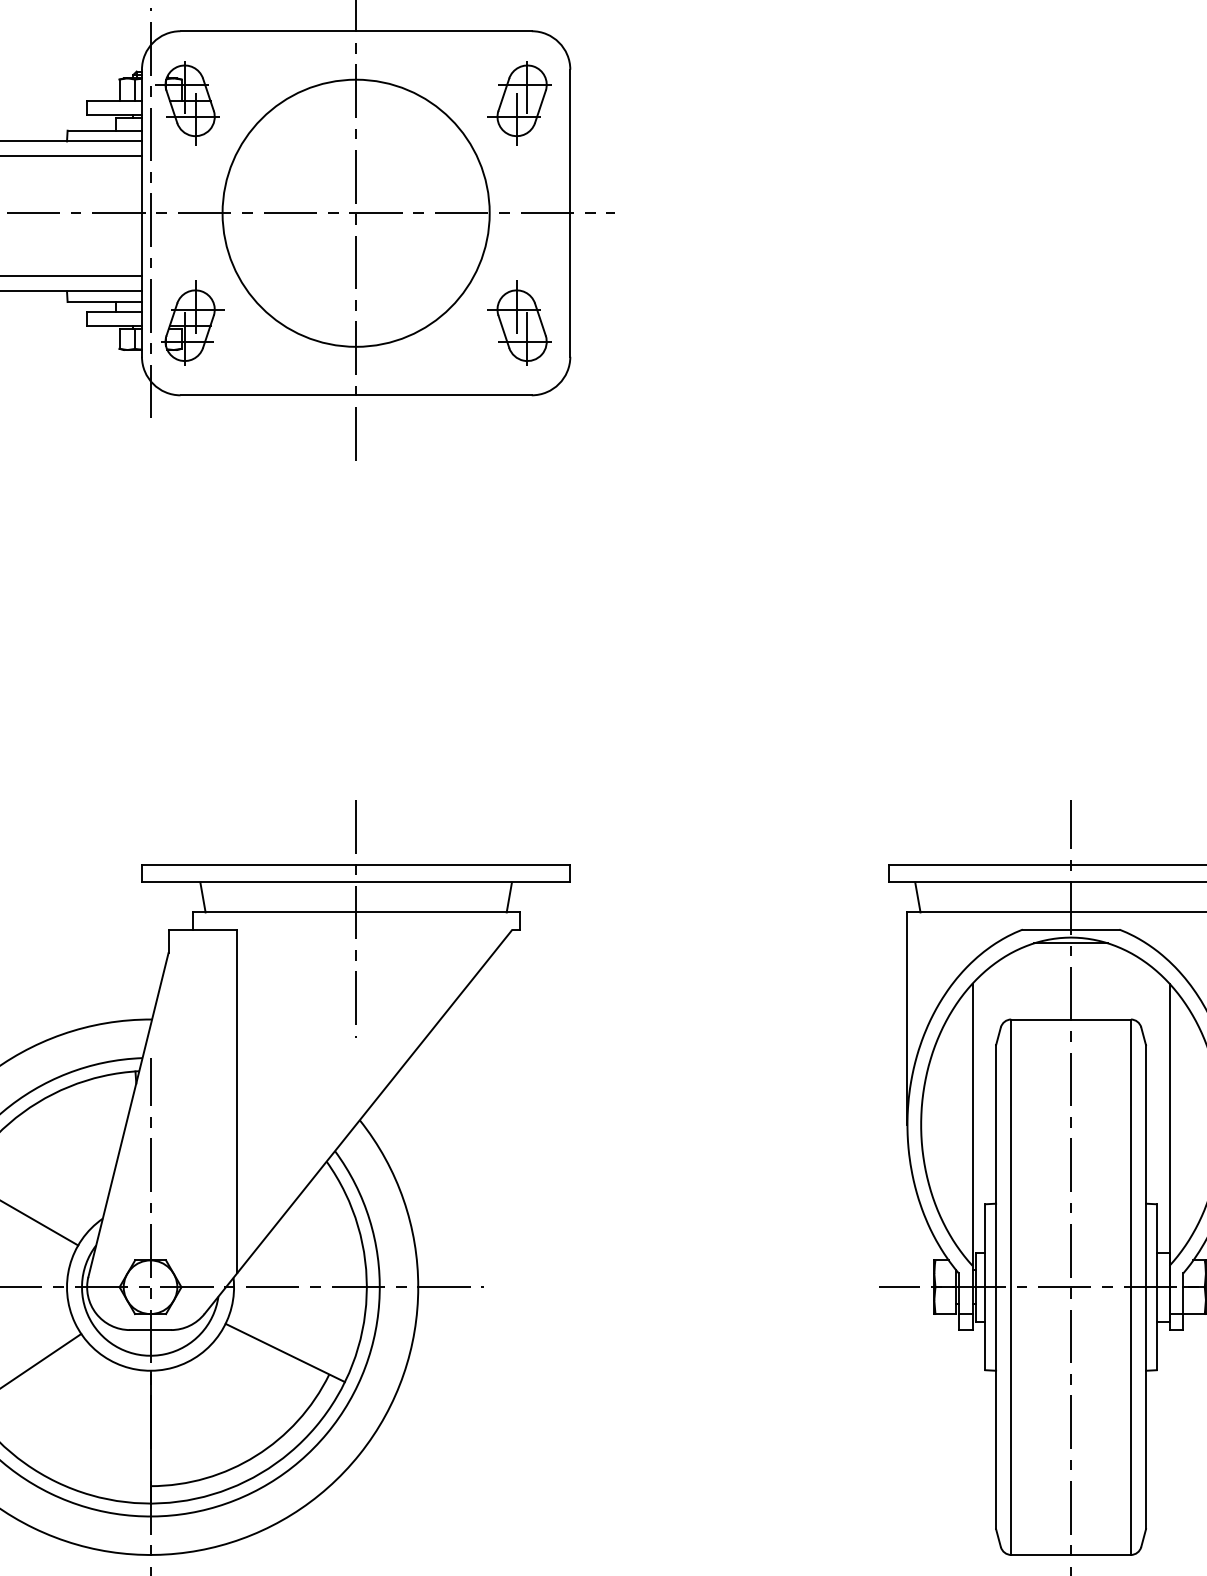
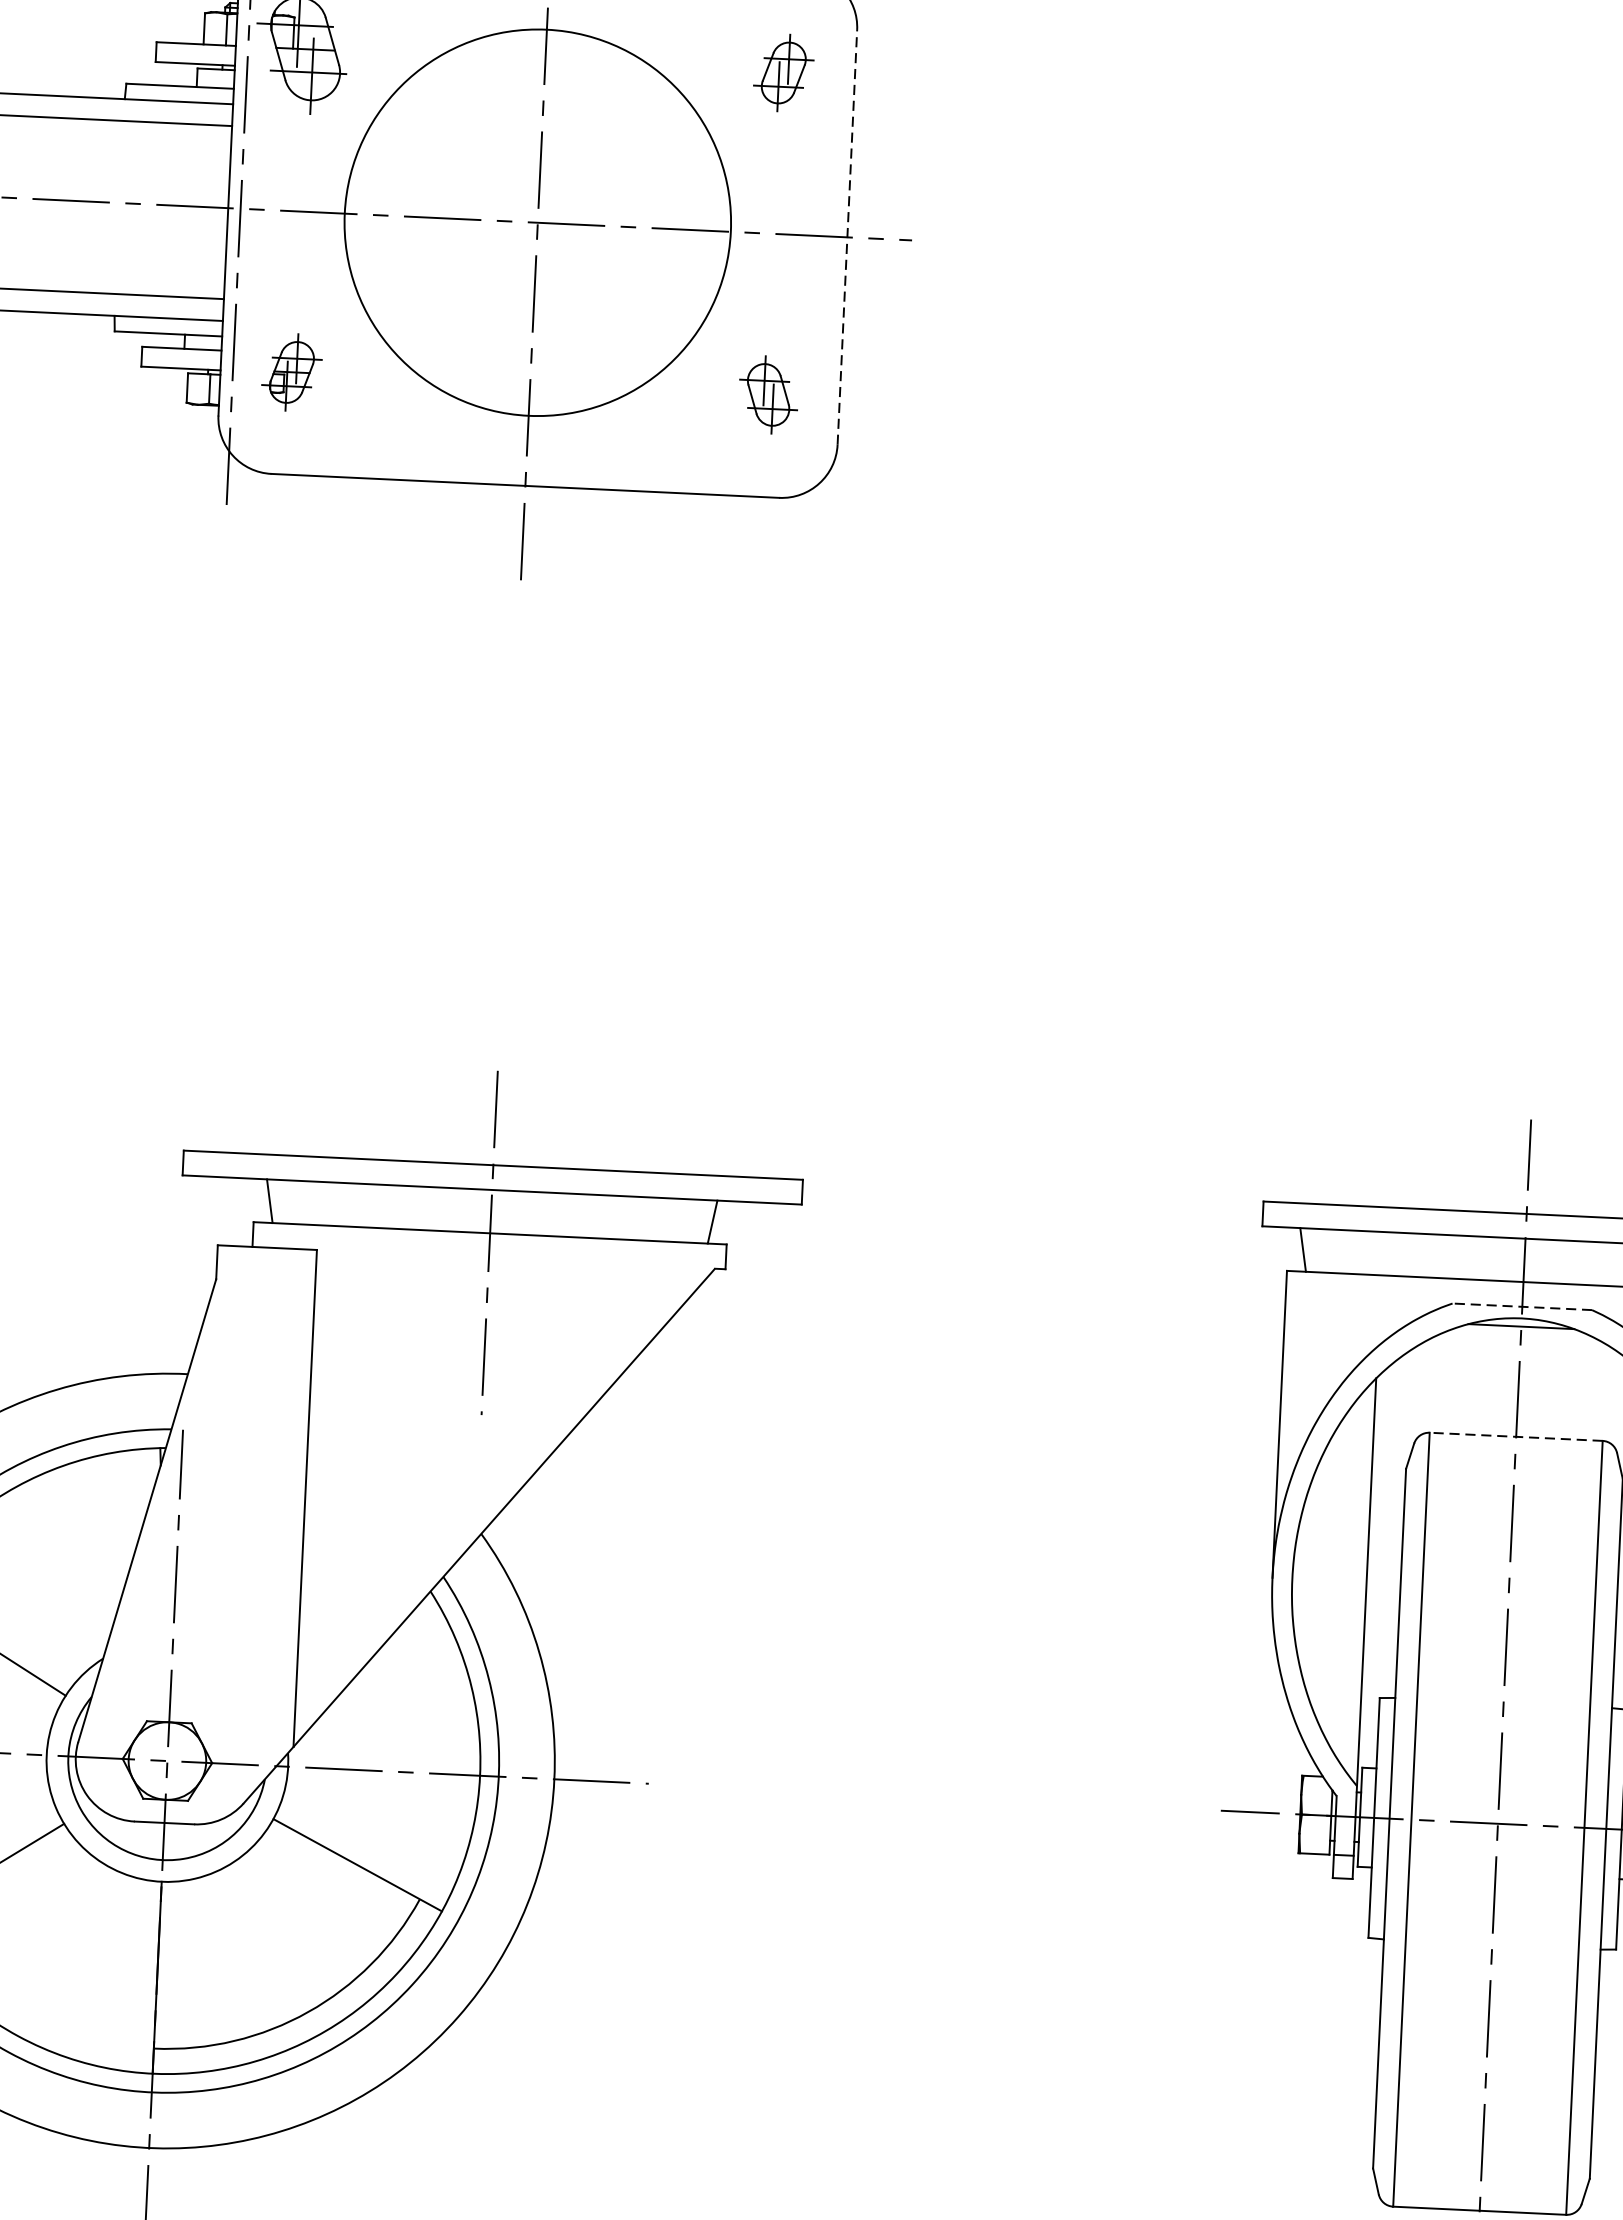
part: (519, 103) -> (781, 75), size x0.6
line: (570, 212) -> (847, 236), solid -> dashed
part: (192, 322) -> (293, 369), size x0.6
part: (519, 322) -> (766, 391), size x0.6
line: (1070, 929) -> (1521, 1306), solid -> dashed
line: (1071, 1019) -> (1516, 1436), solid -> dashed

